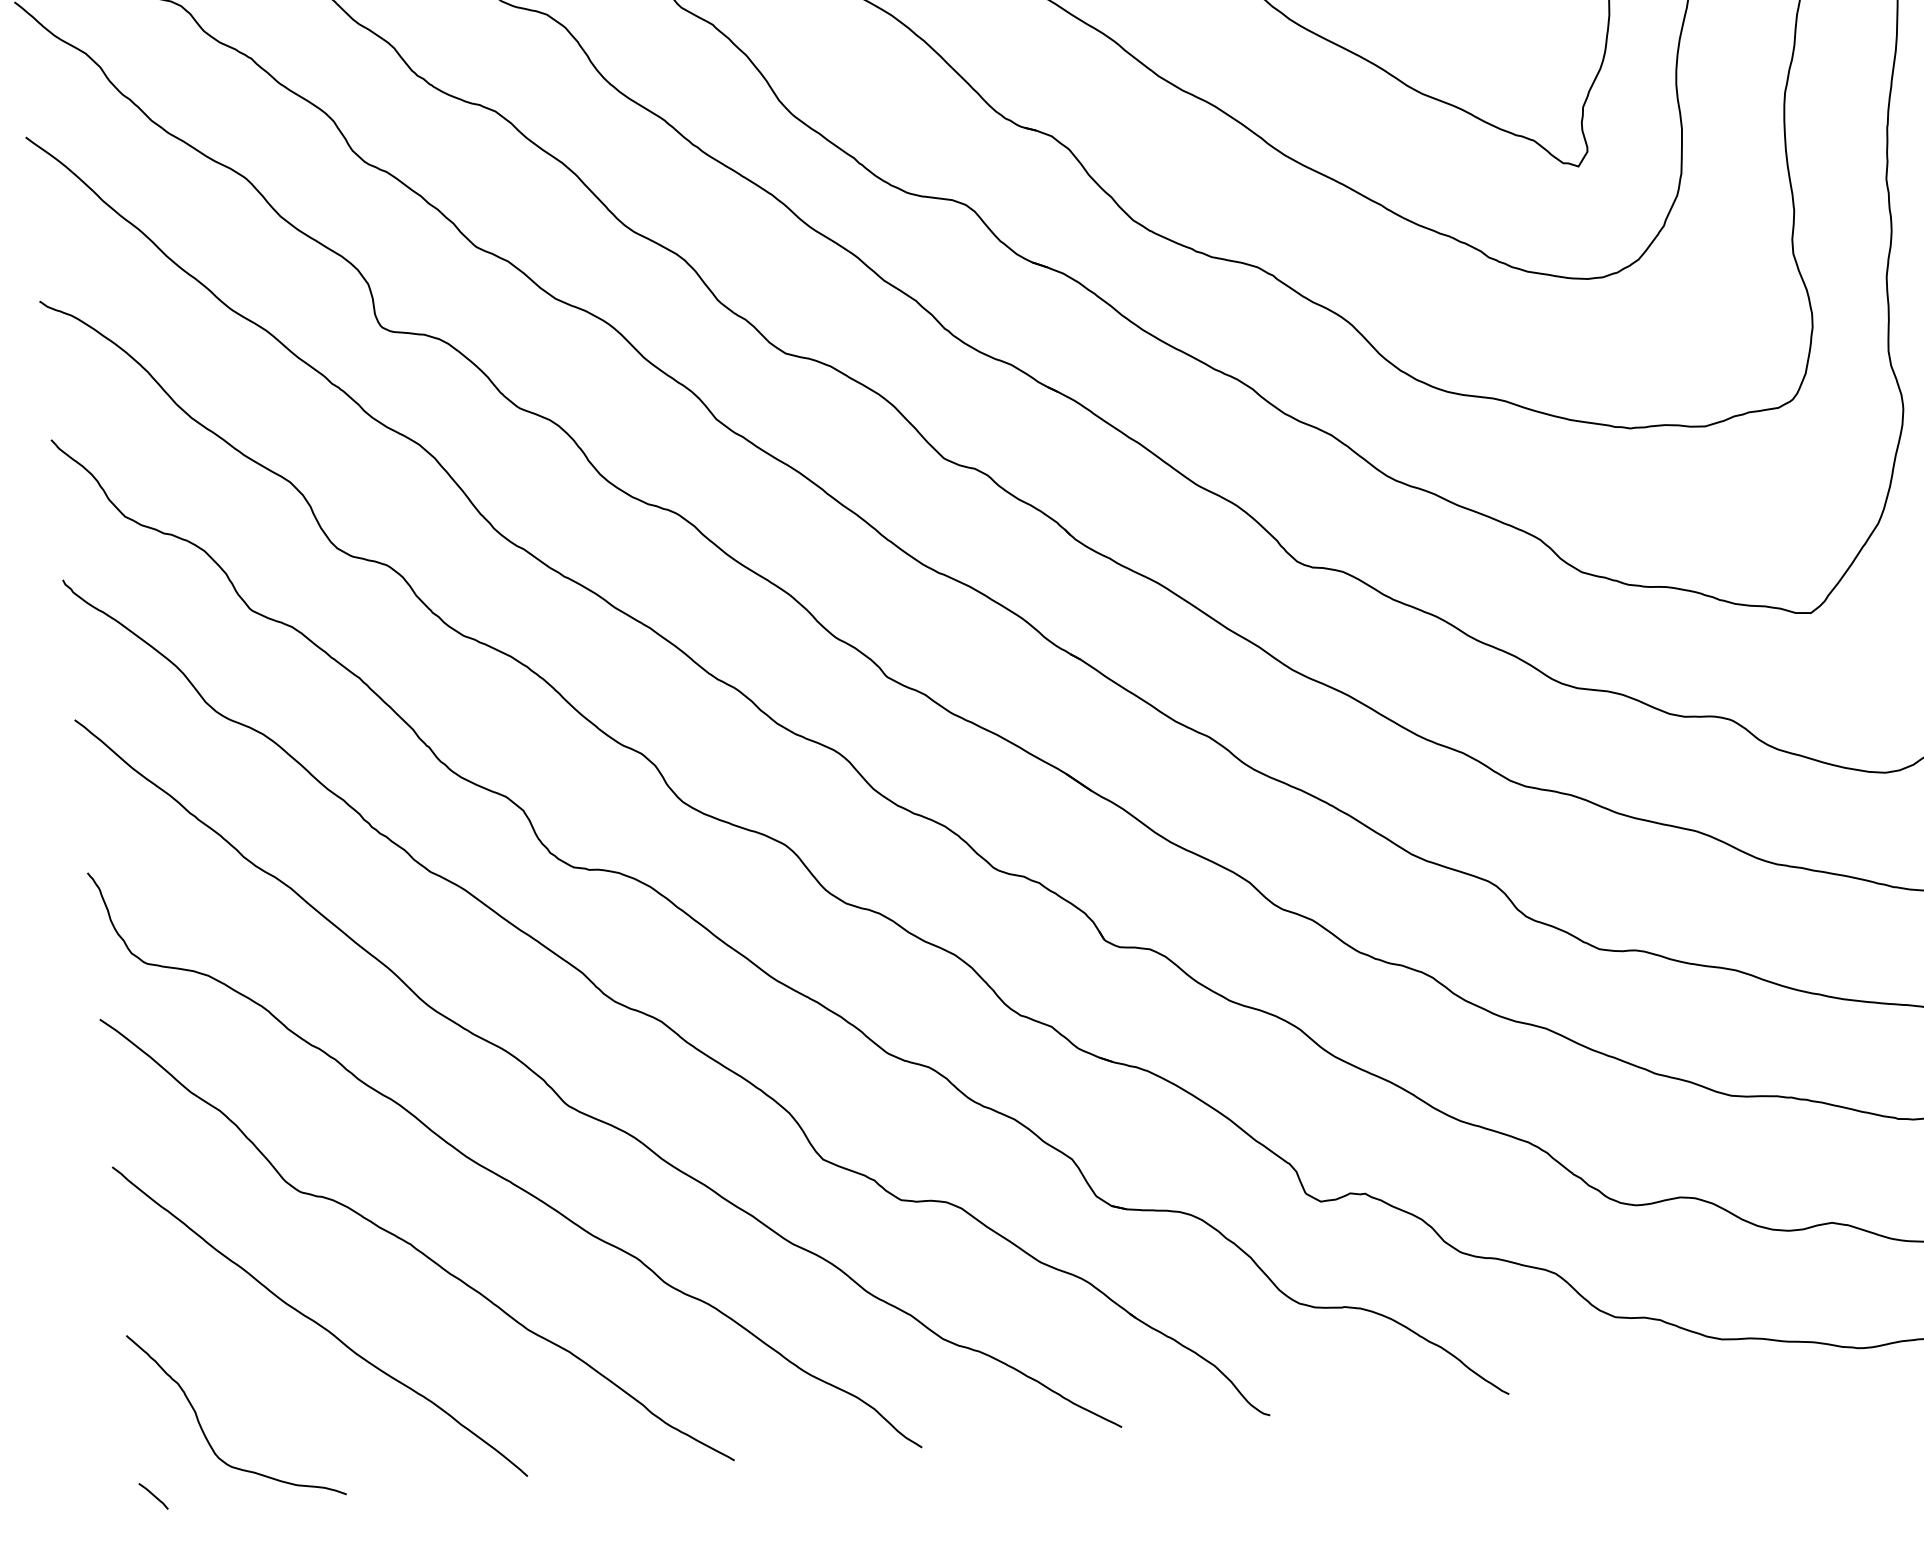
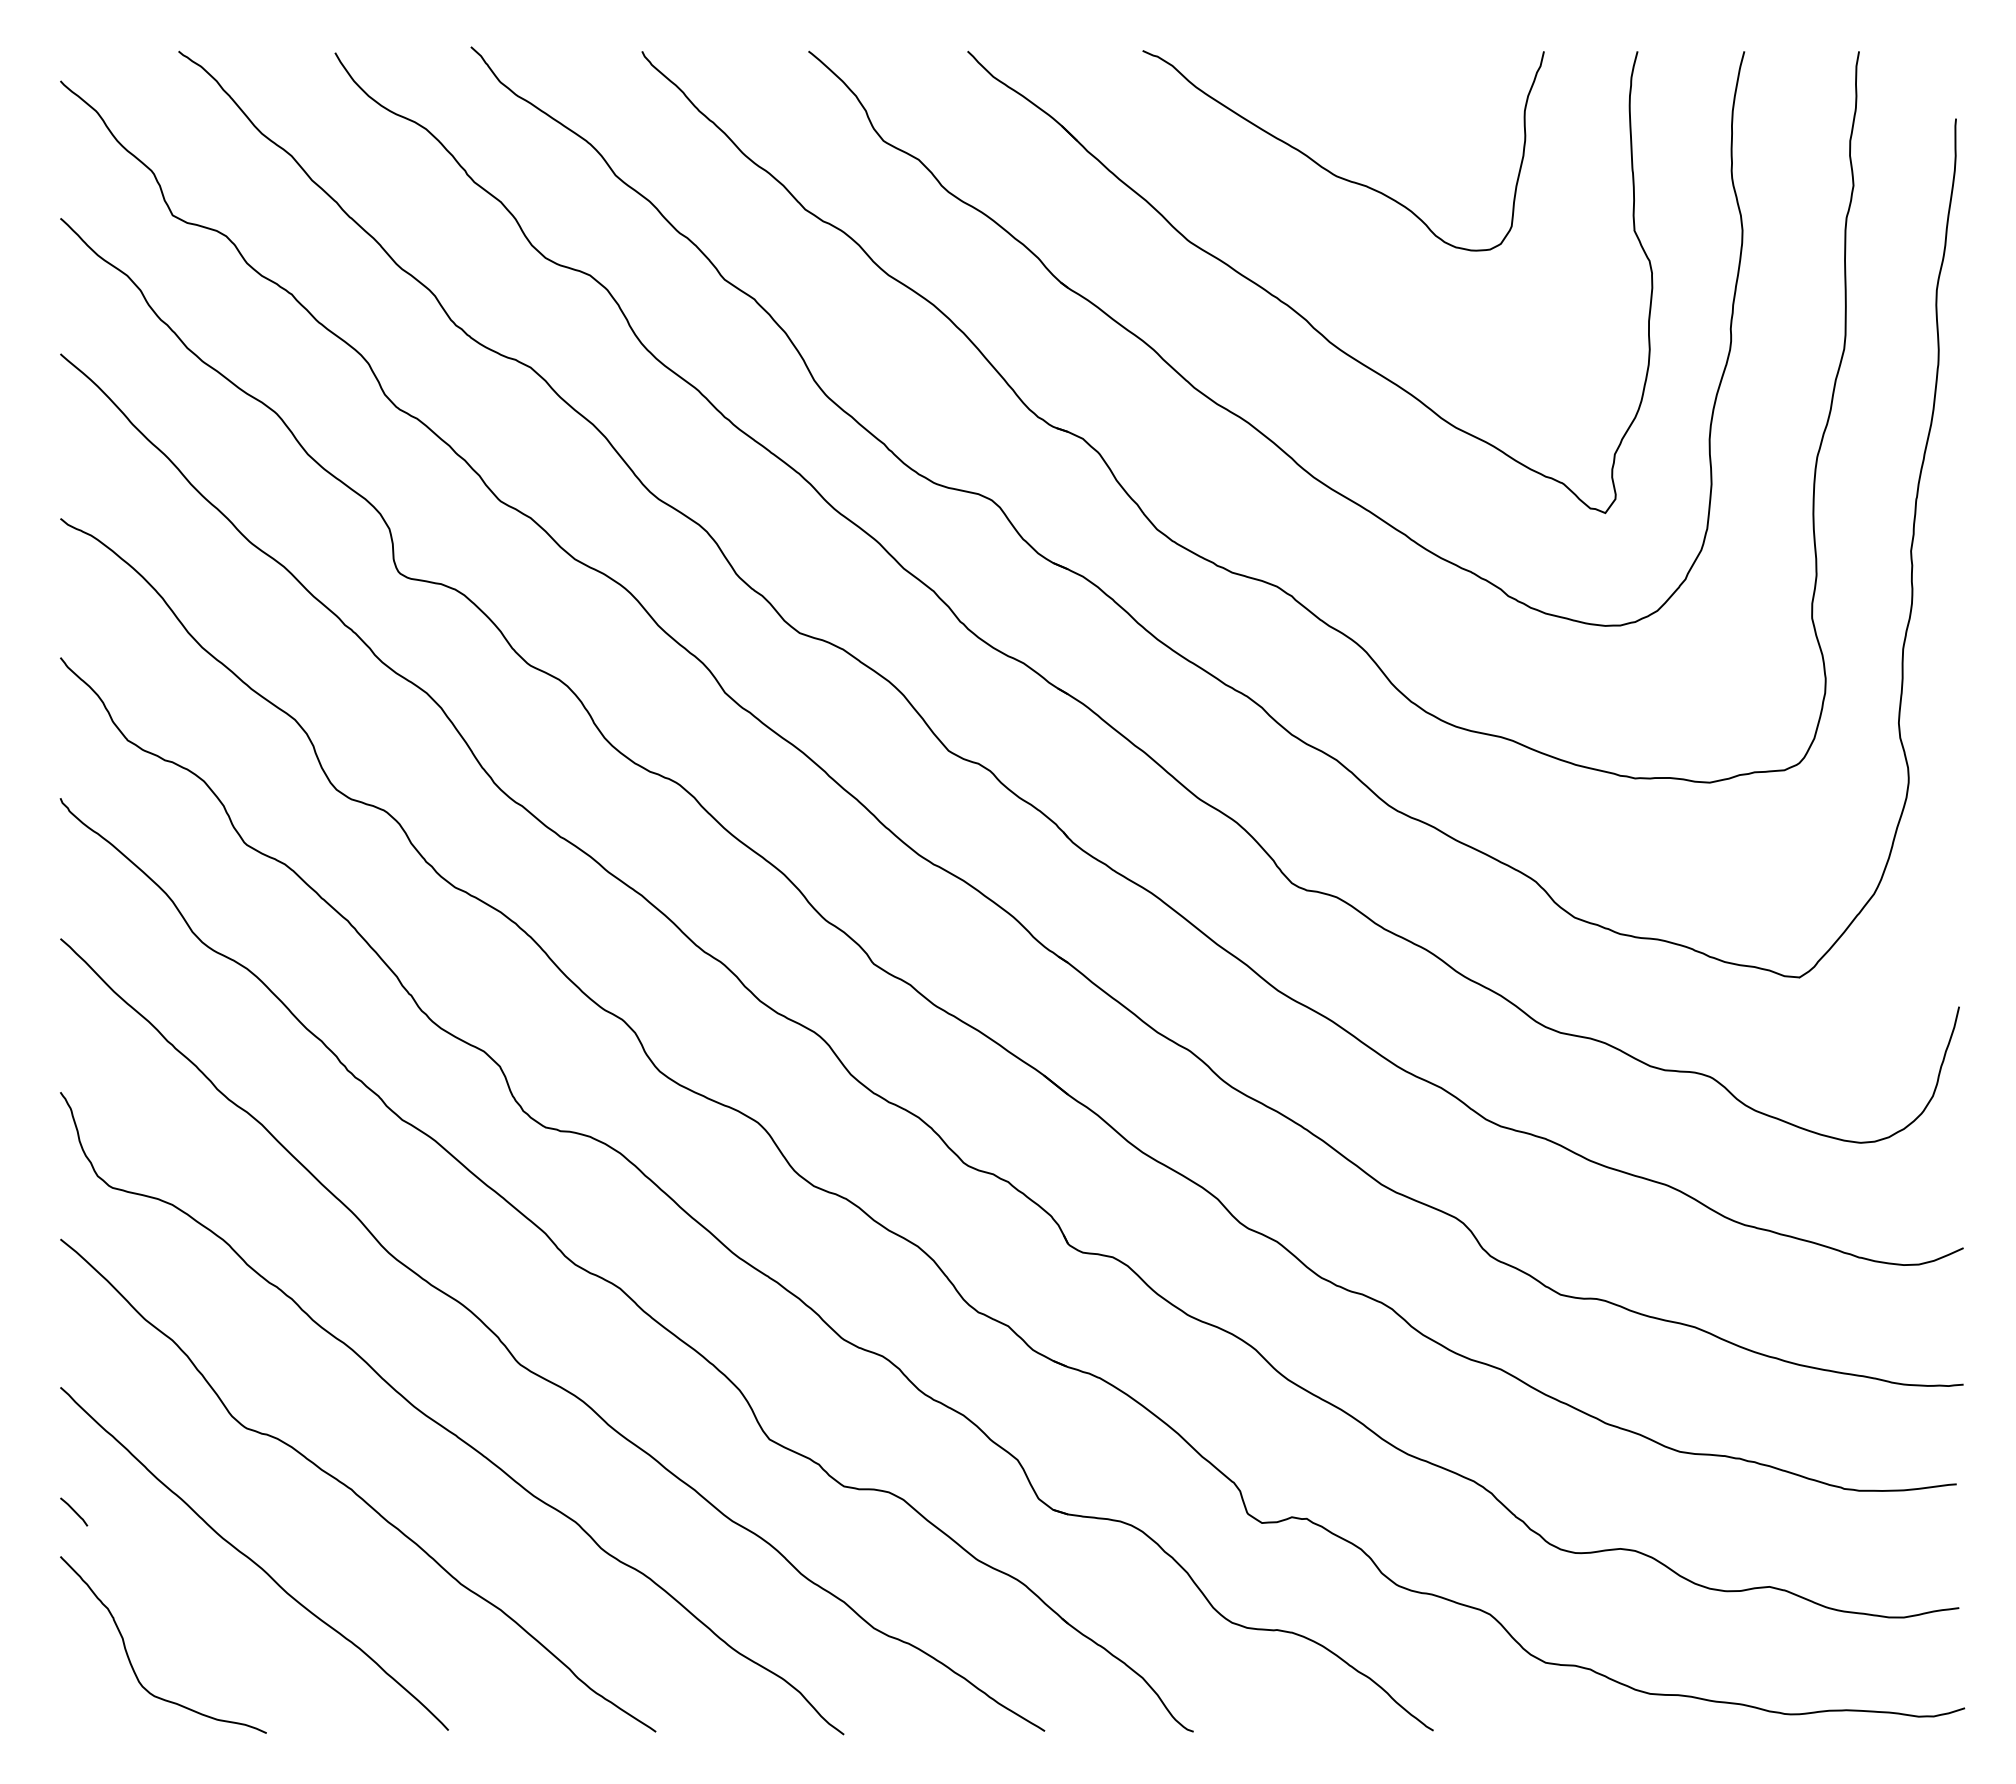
line: (153, 1495) -> (74, 1511), moved

